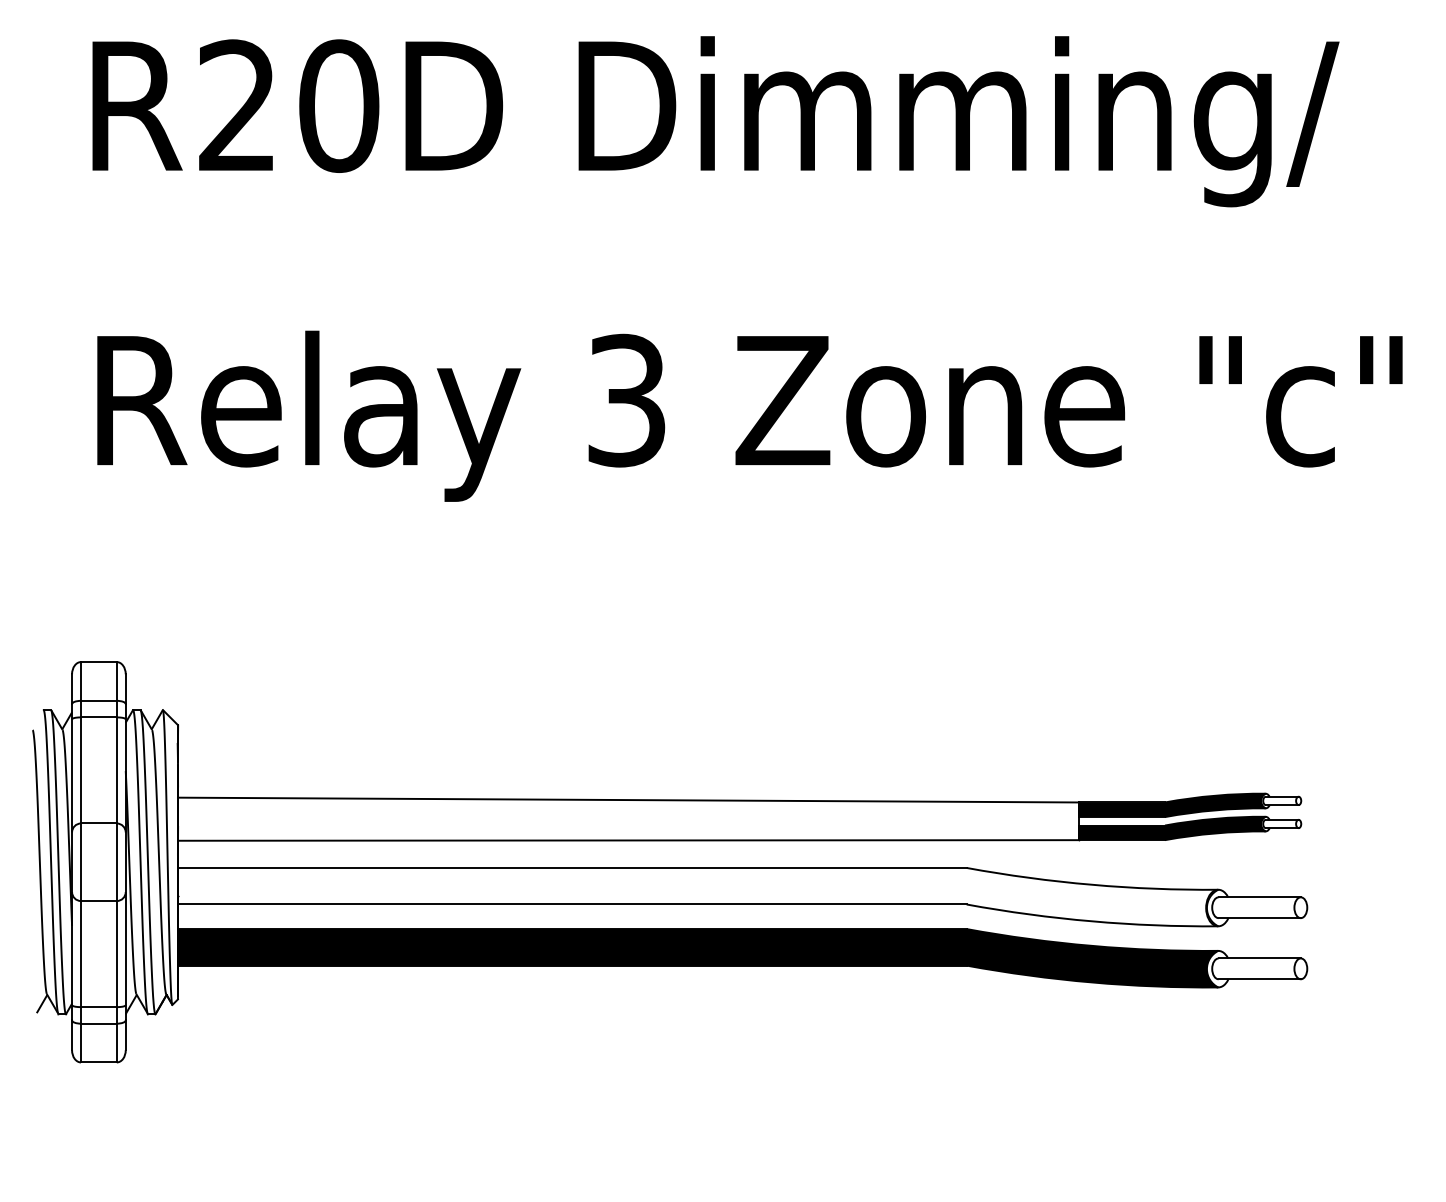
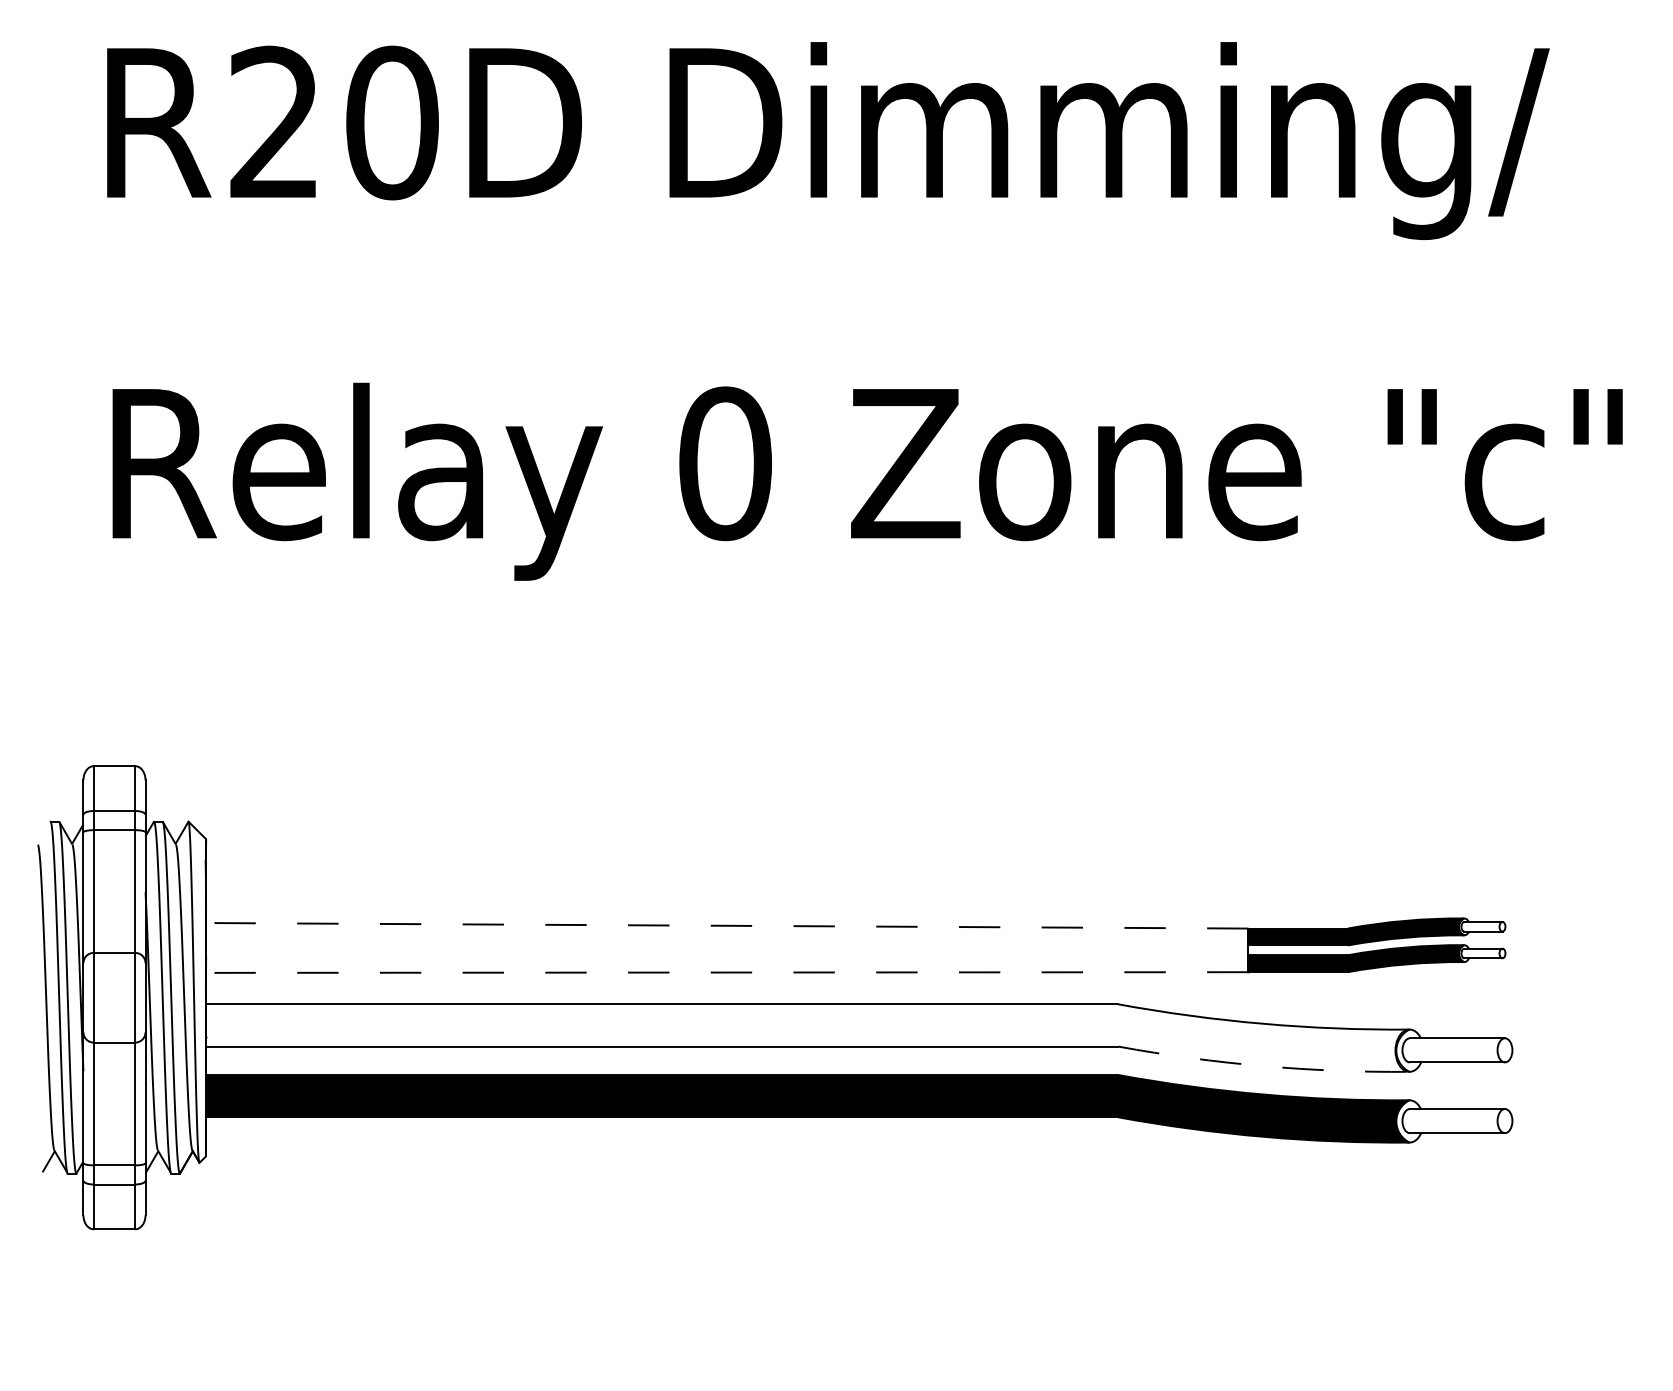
text: (627, 400) -> (726, 463), 3 -> 0
line: (628, 800) -> (727, 926), solid -> dashed
line: (628, 840) -> (727, 972), solid -> dashed
arc: (1091, 921) -> (1262, 1066), solid -> dashed

